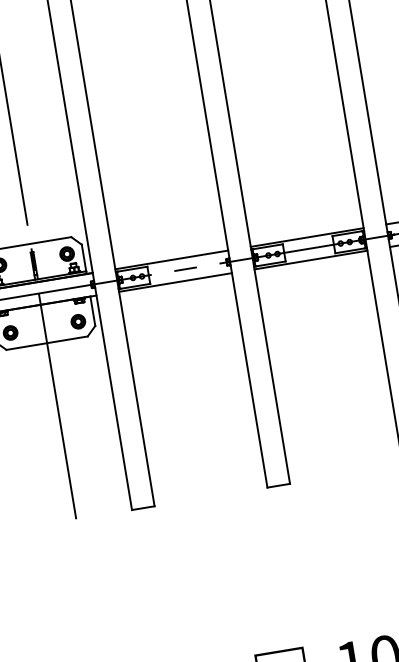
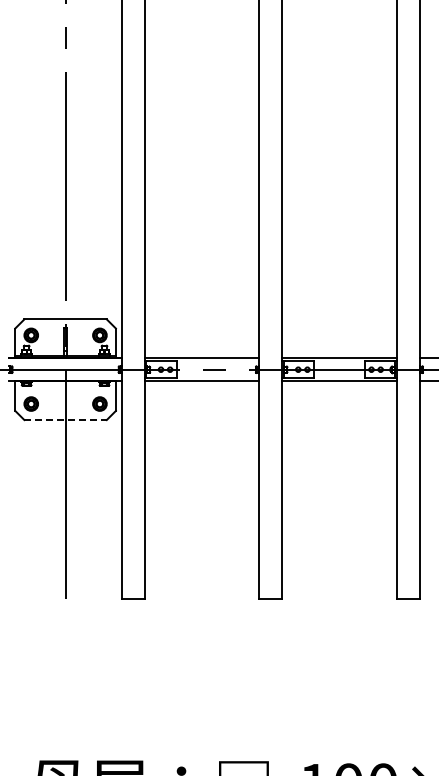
line: (48, 343) -> (66, 420), solid -> dashed

